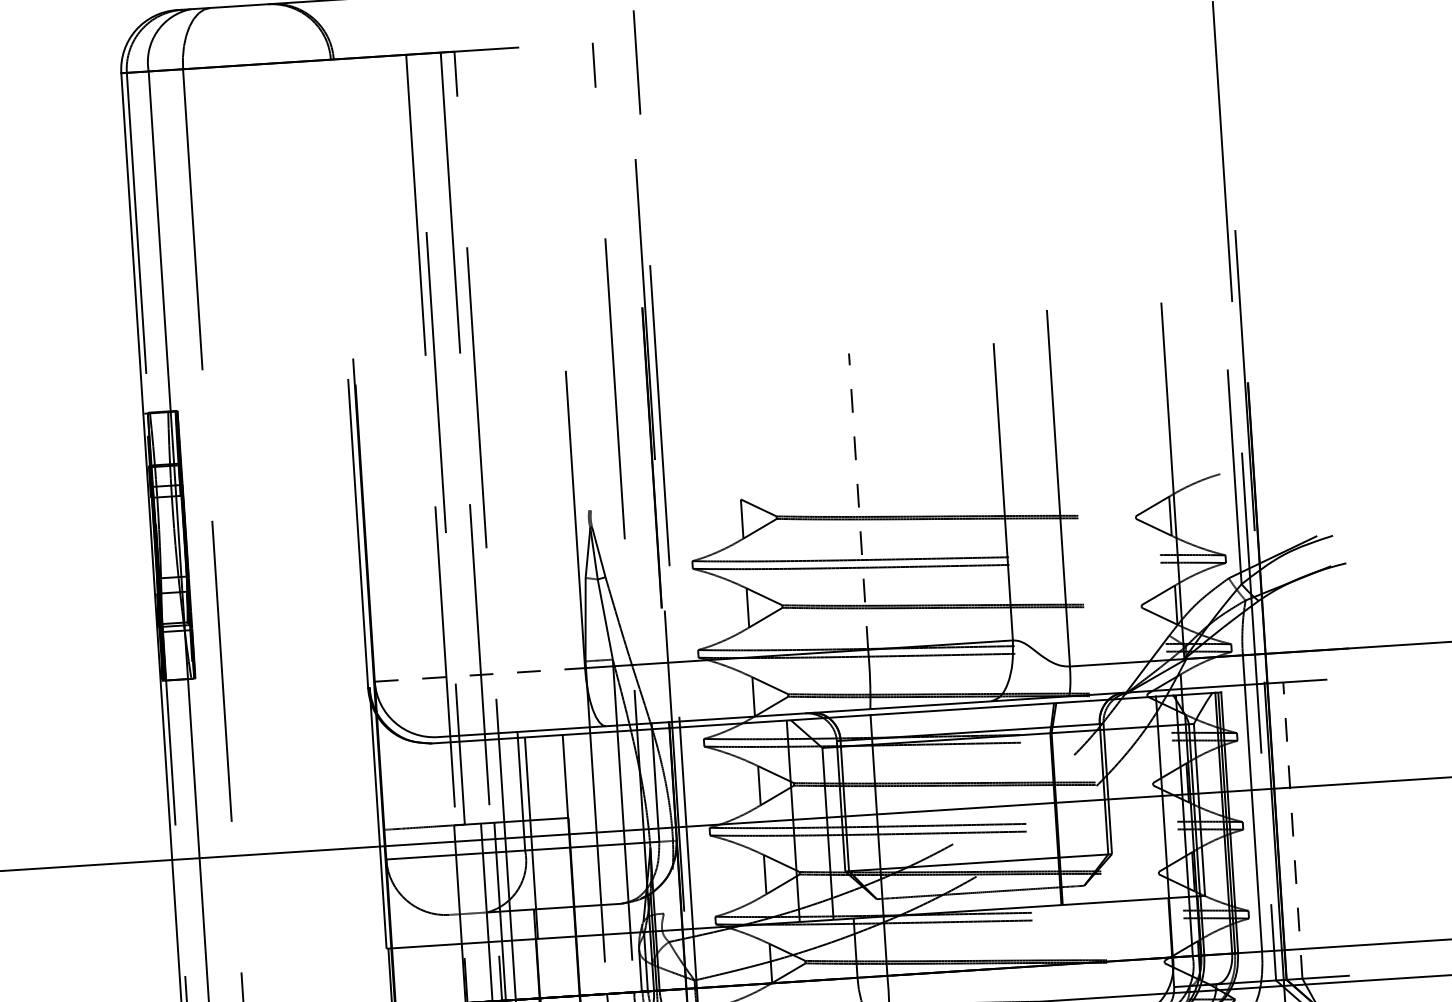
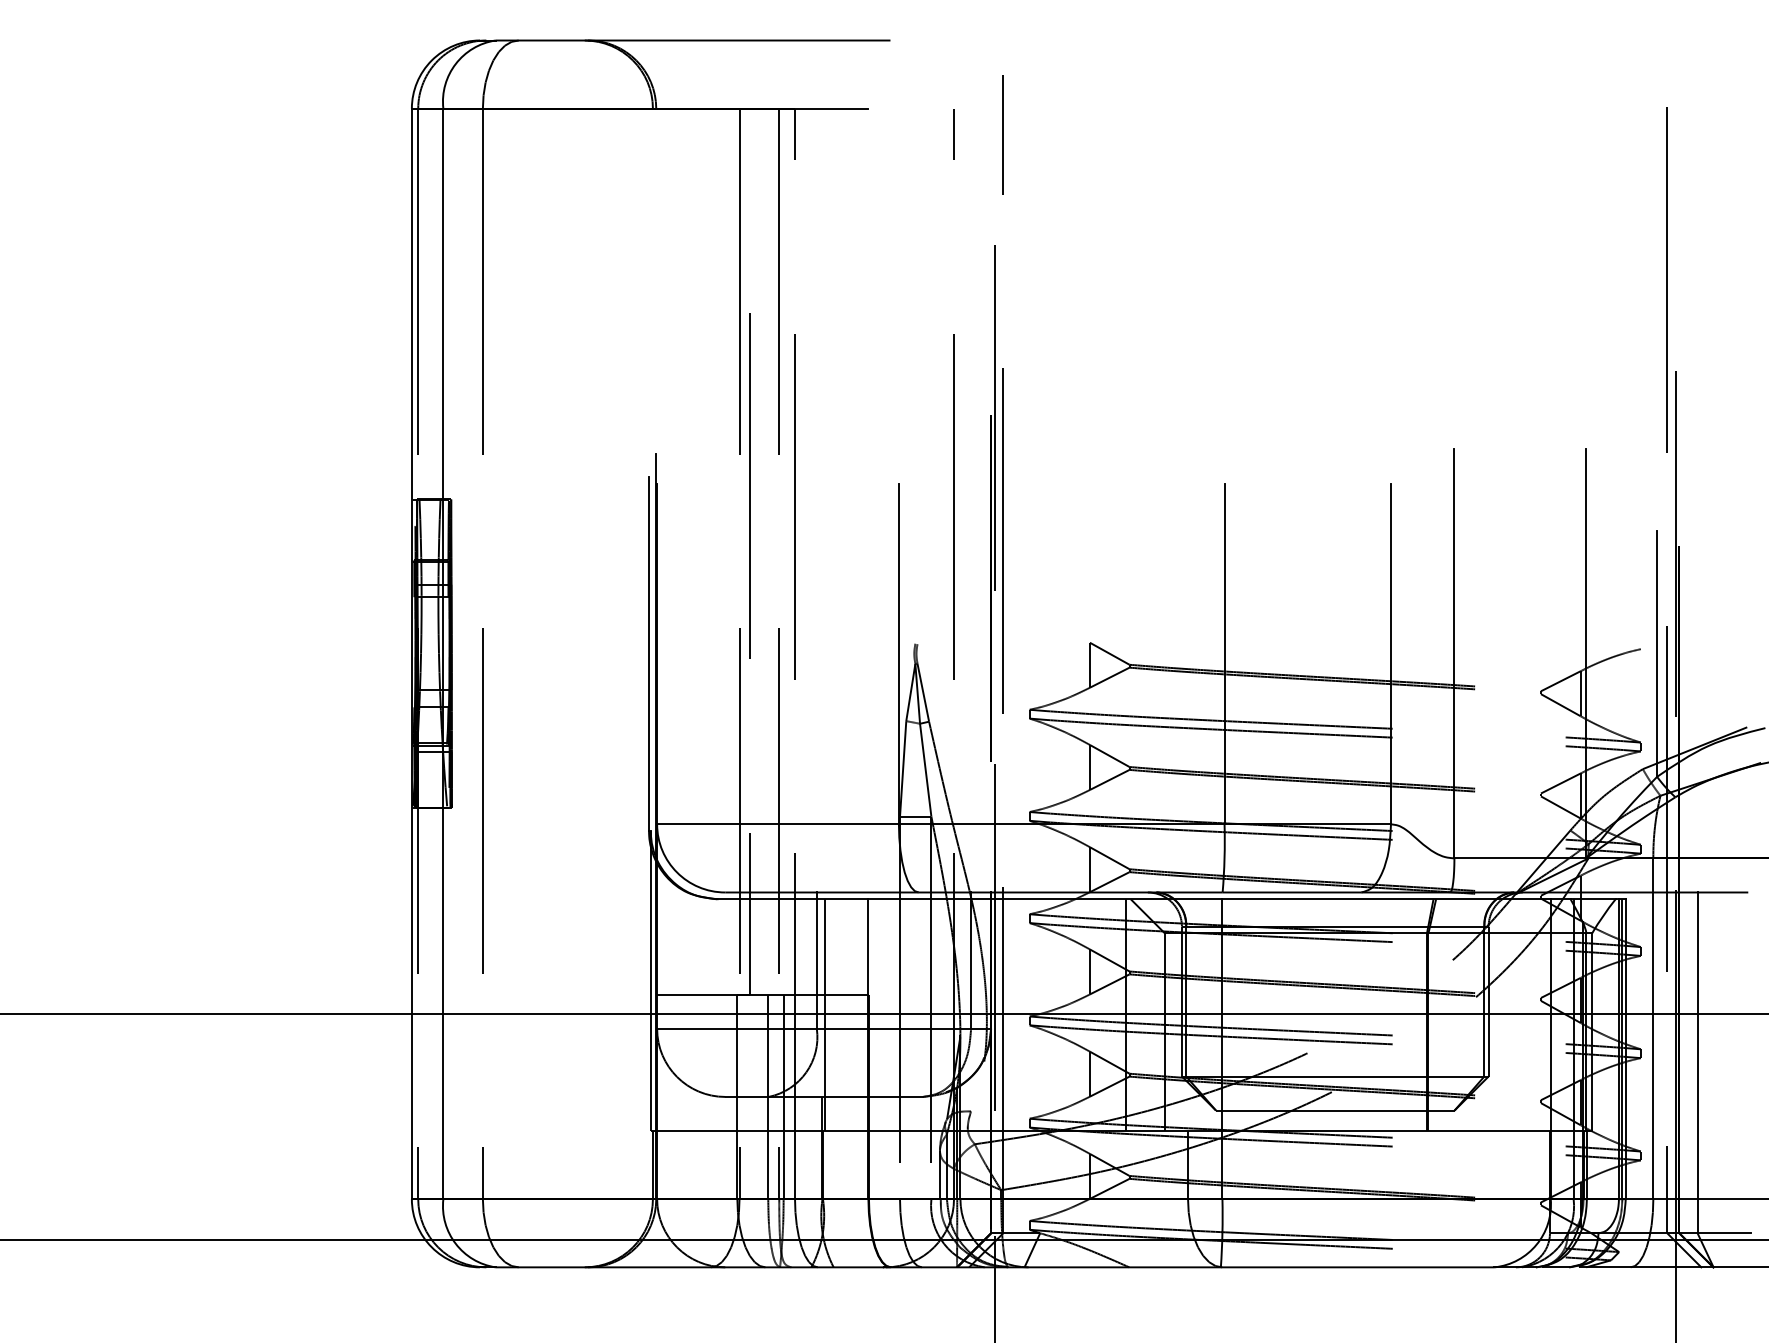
line: (858, 501) -> (1224, 653), dashed -> solid
line: (480, 675) -> (778, 824), dashed -> solid
line: (1292, 830) -> (1697, 1062), dashed -> solid

